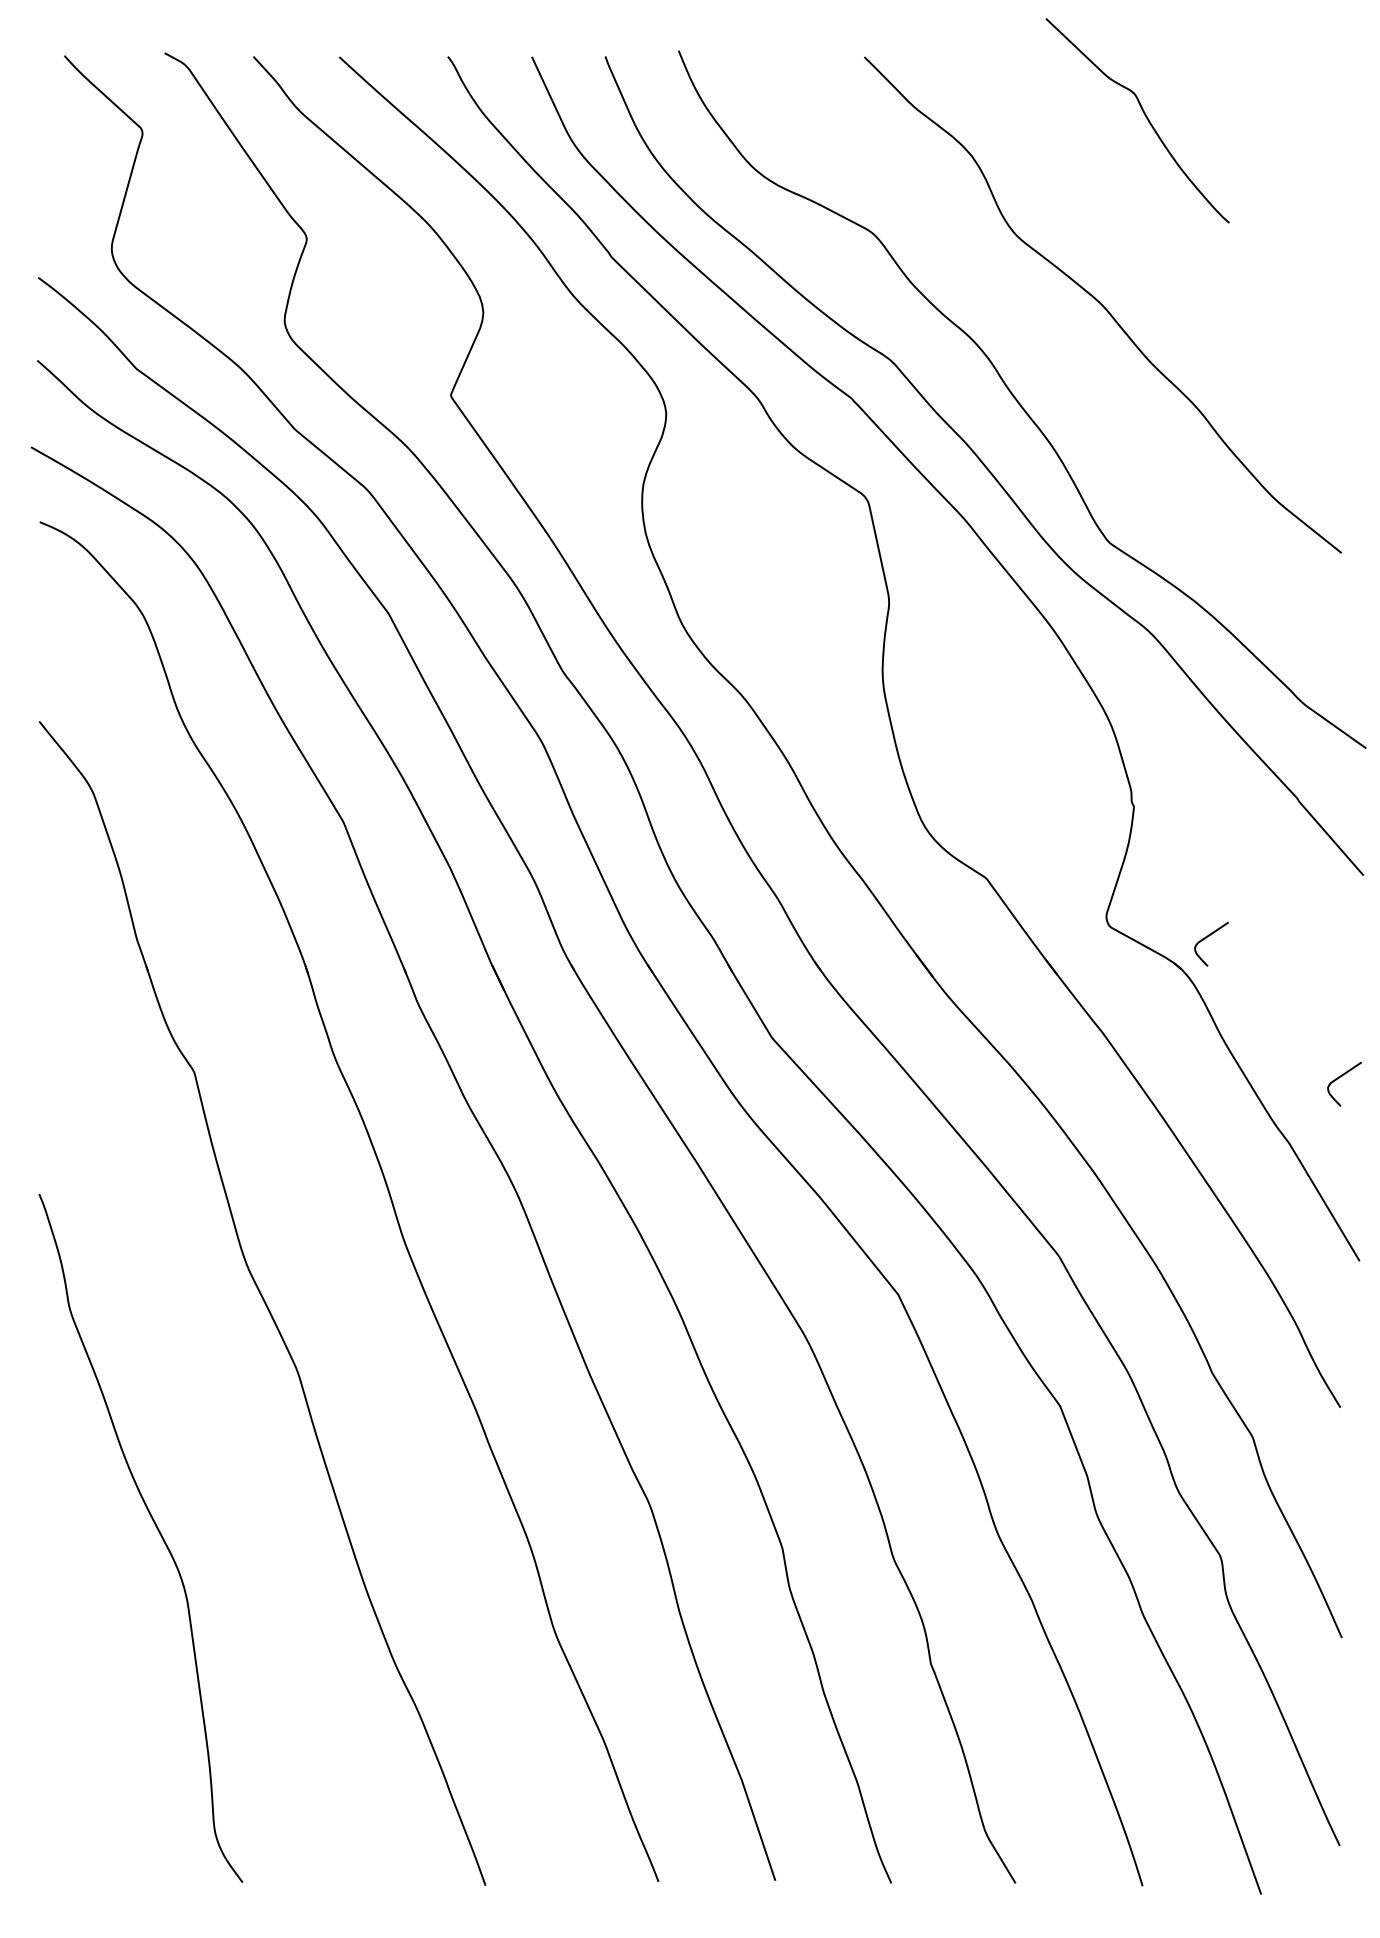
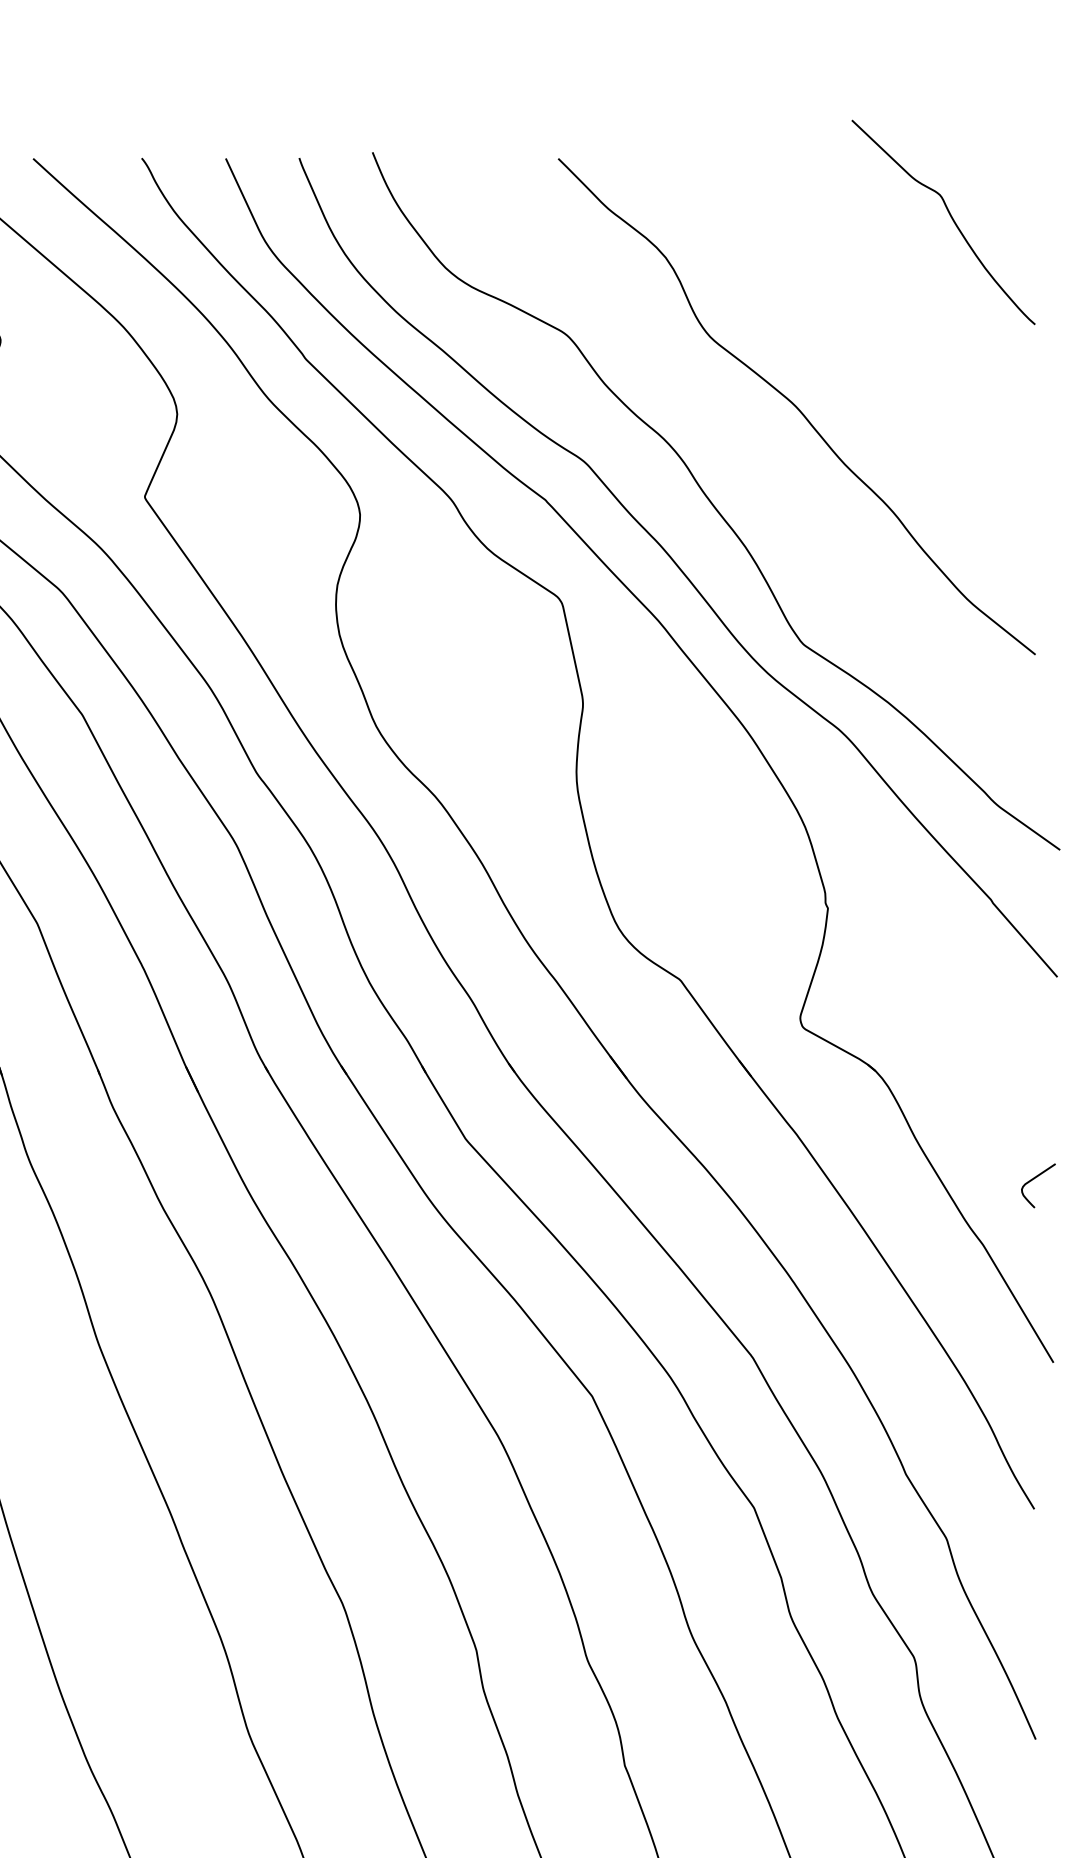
curve: (1145, 117) -> (951, 219), moved
curve: (1206, 938) -> (900, 1040), removed

